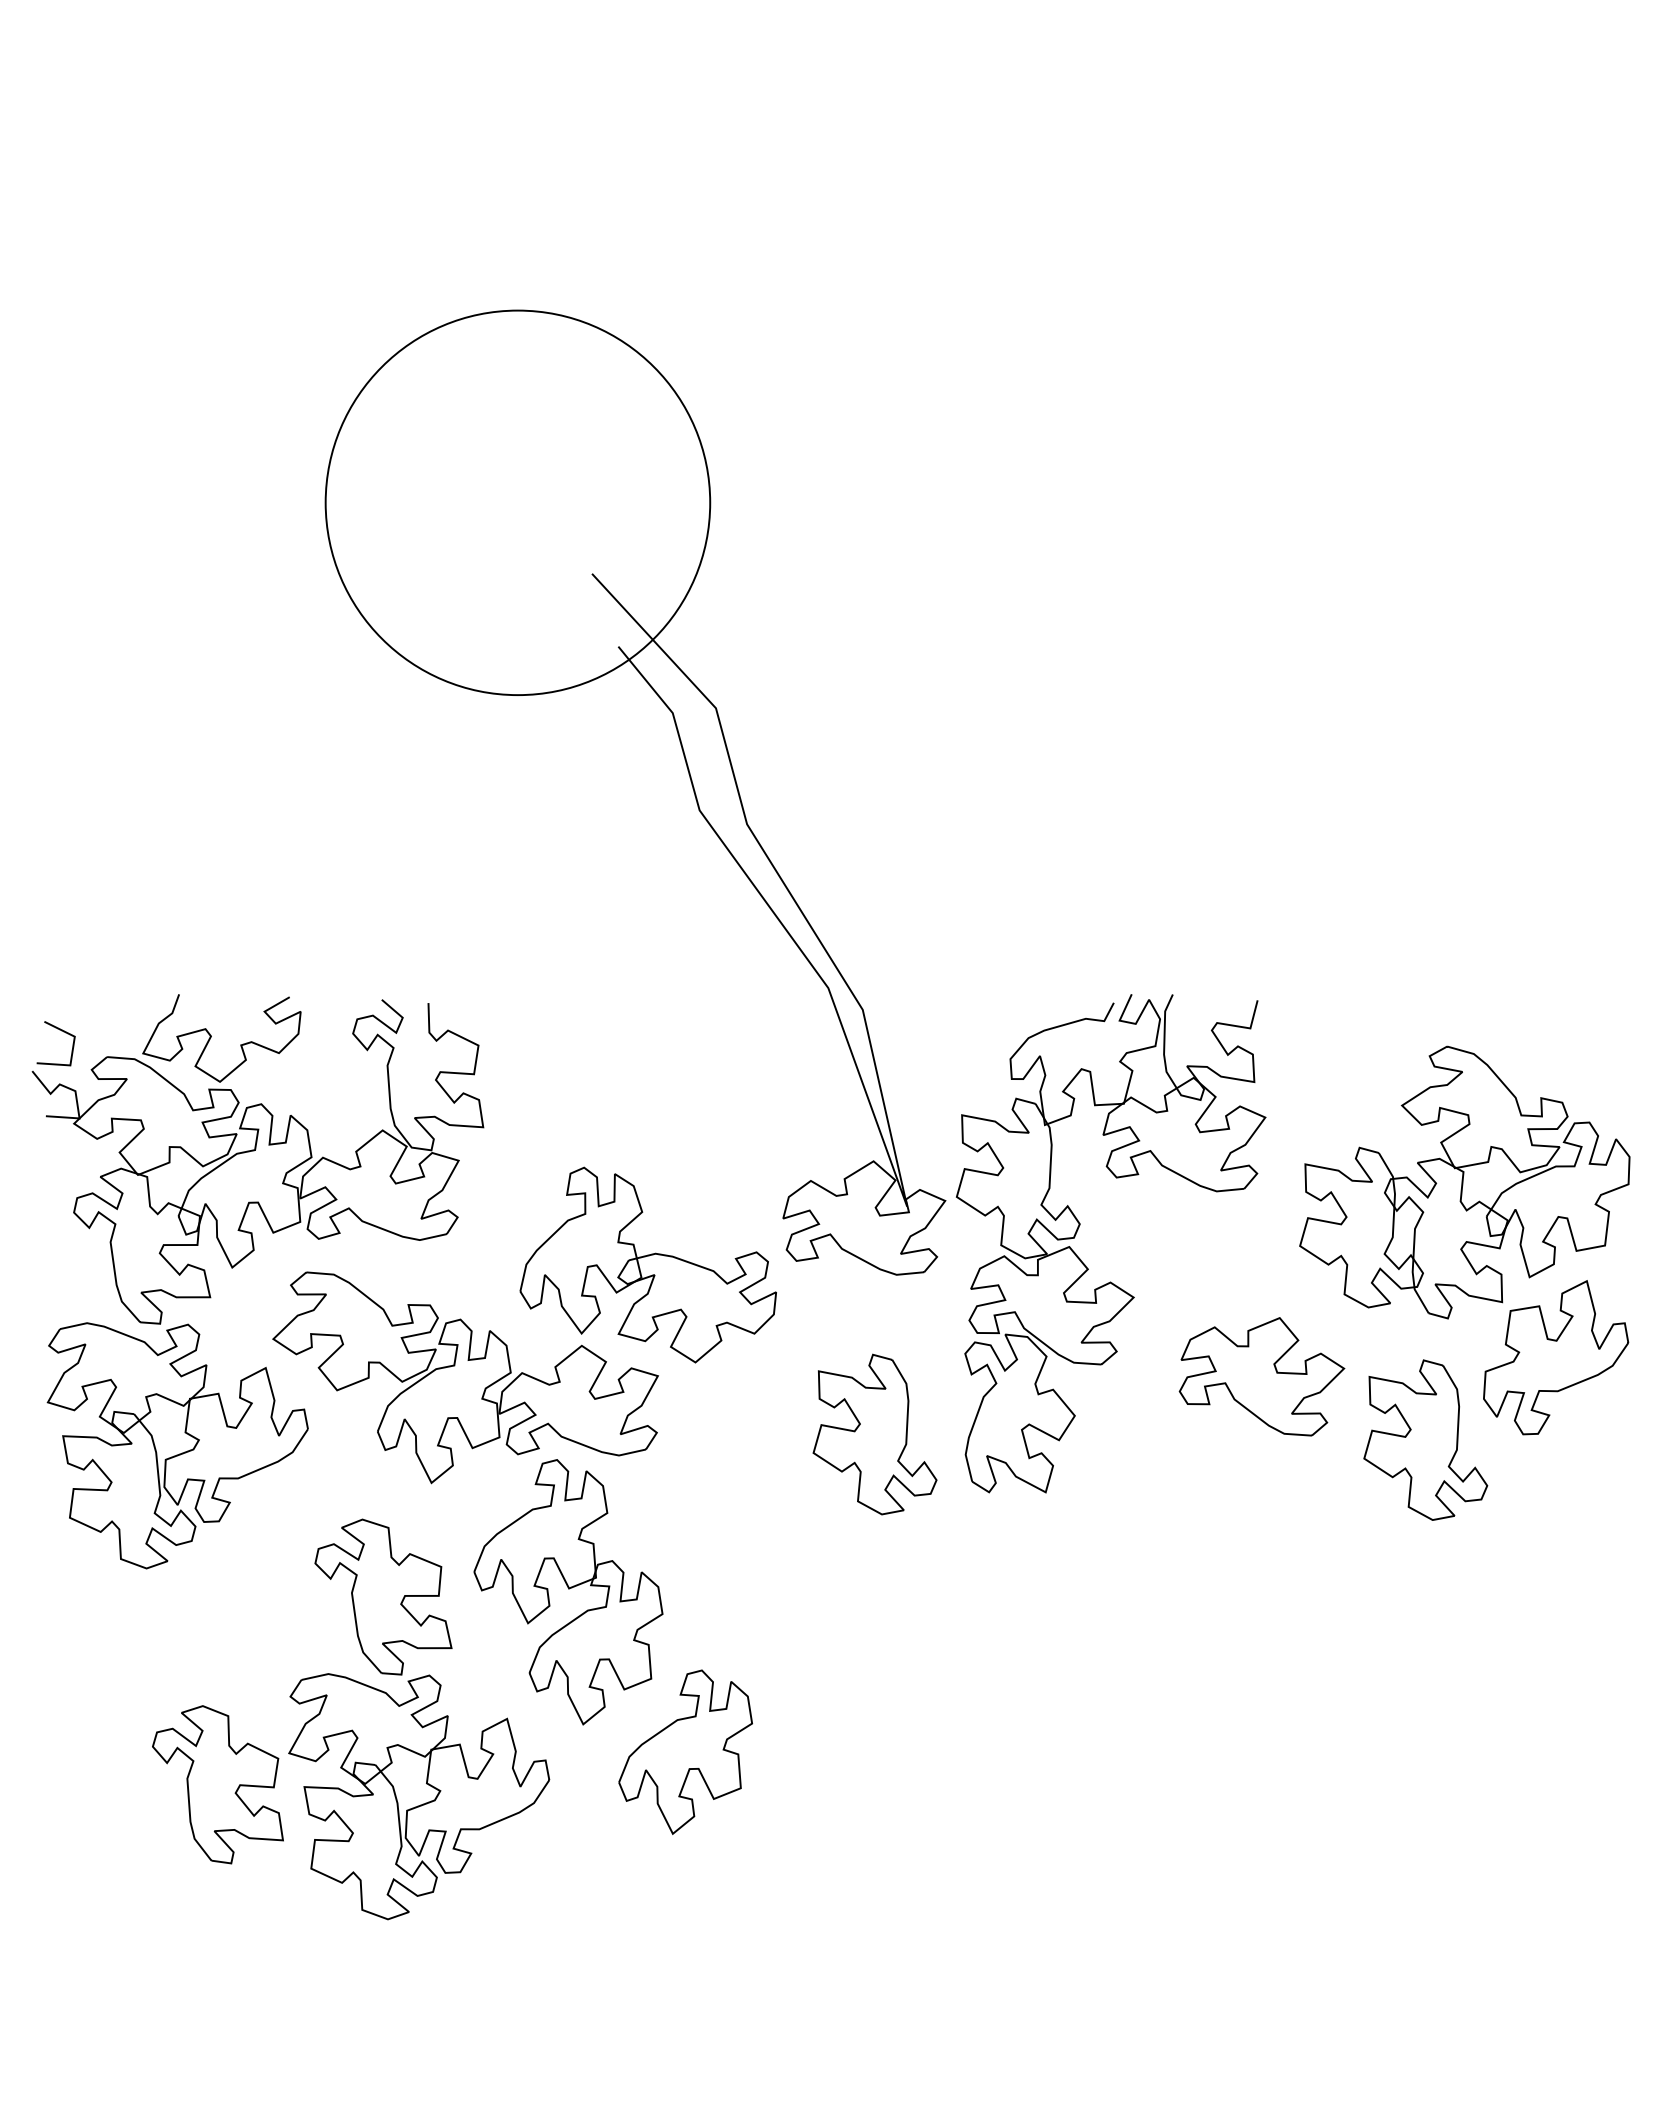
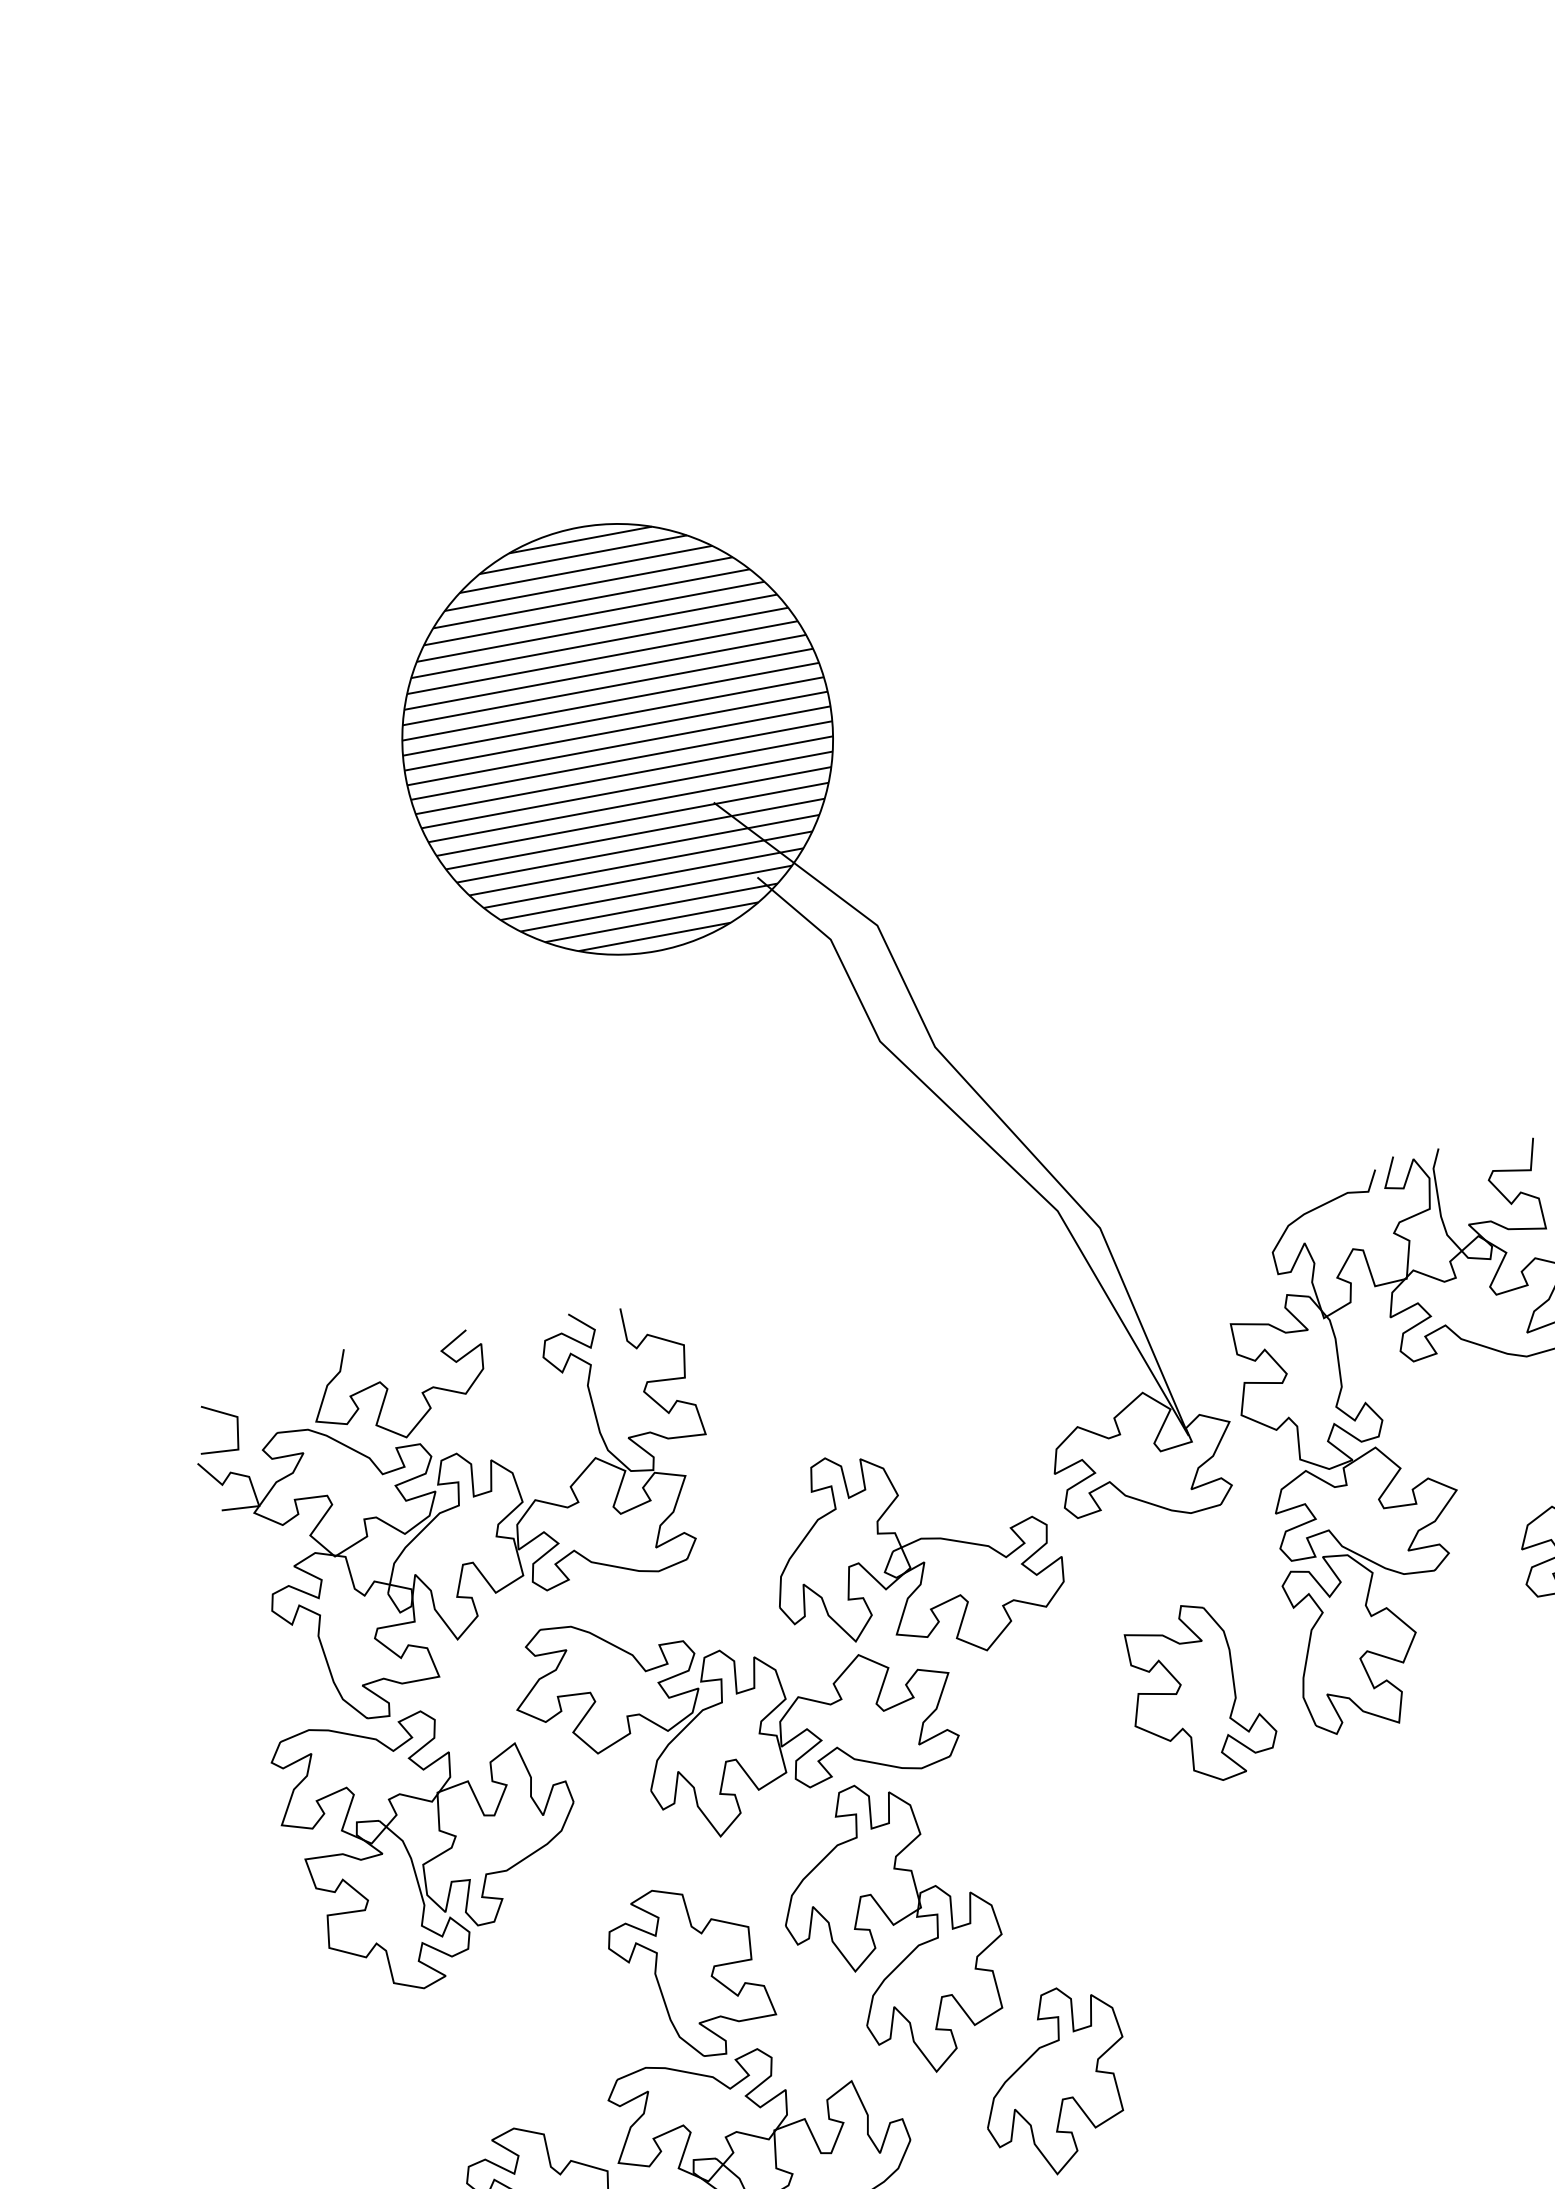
hatch: (517, 501) -> (616, 737), added

